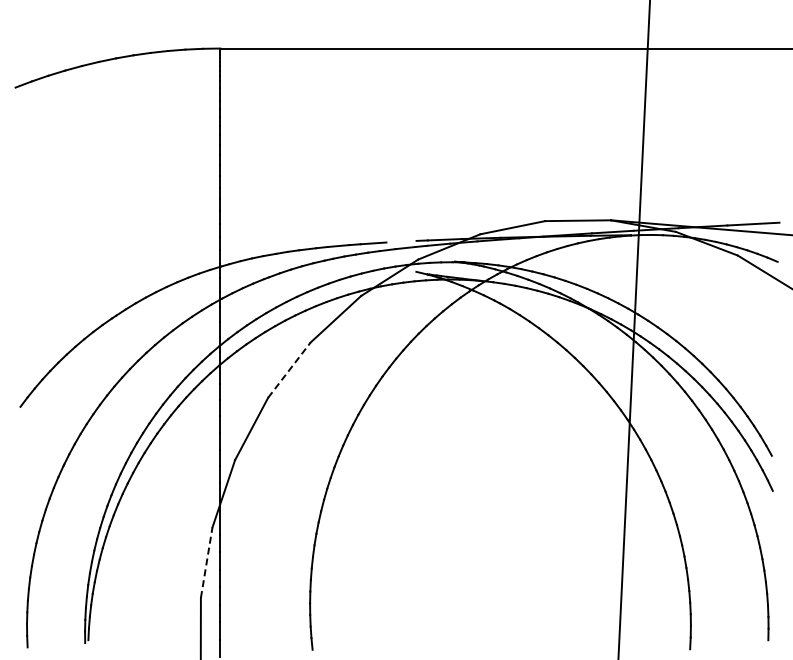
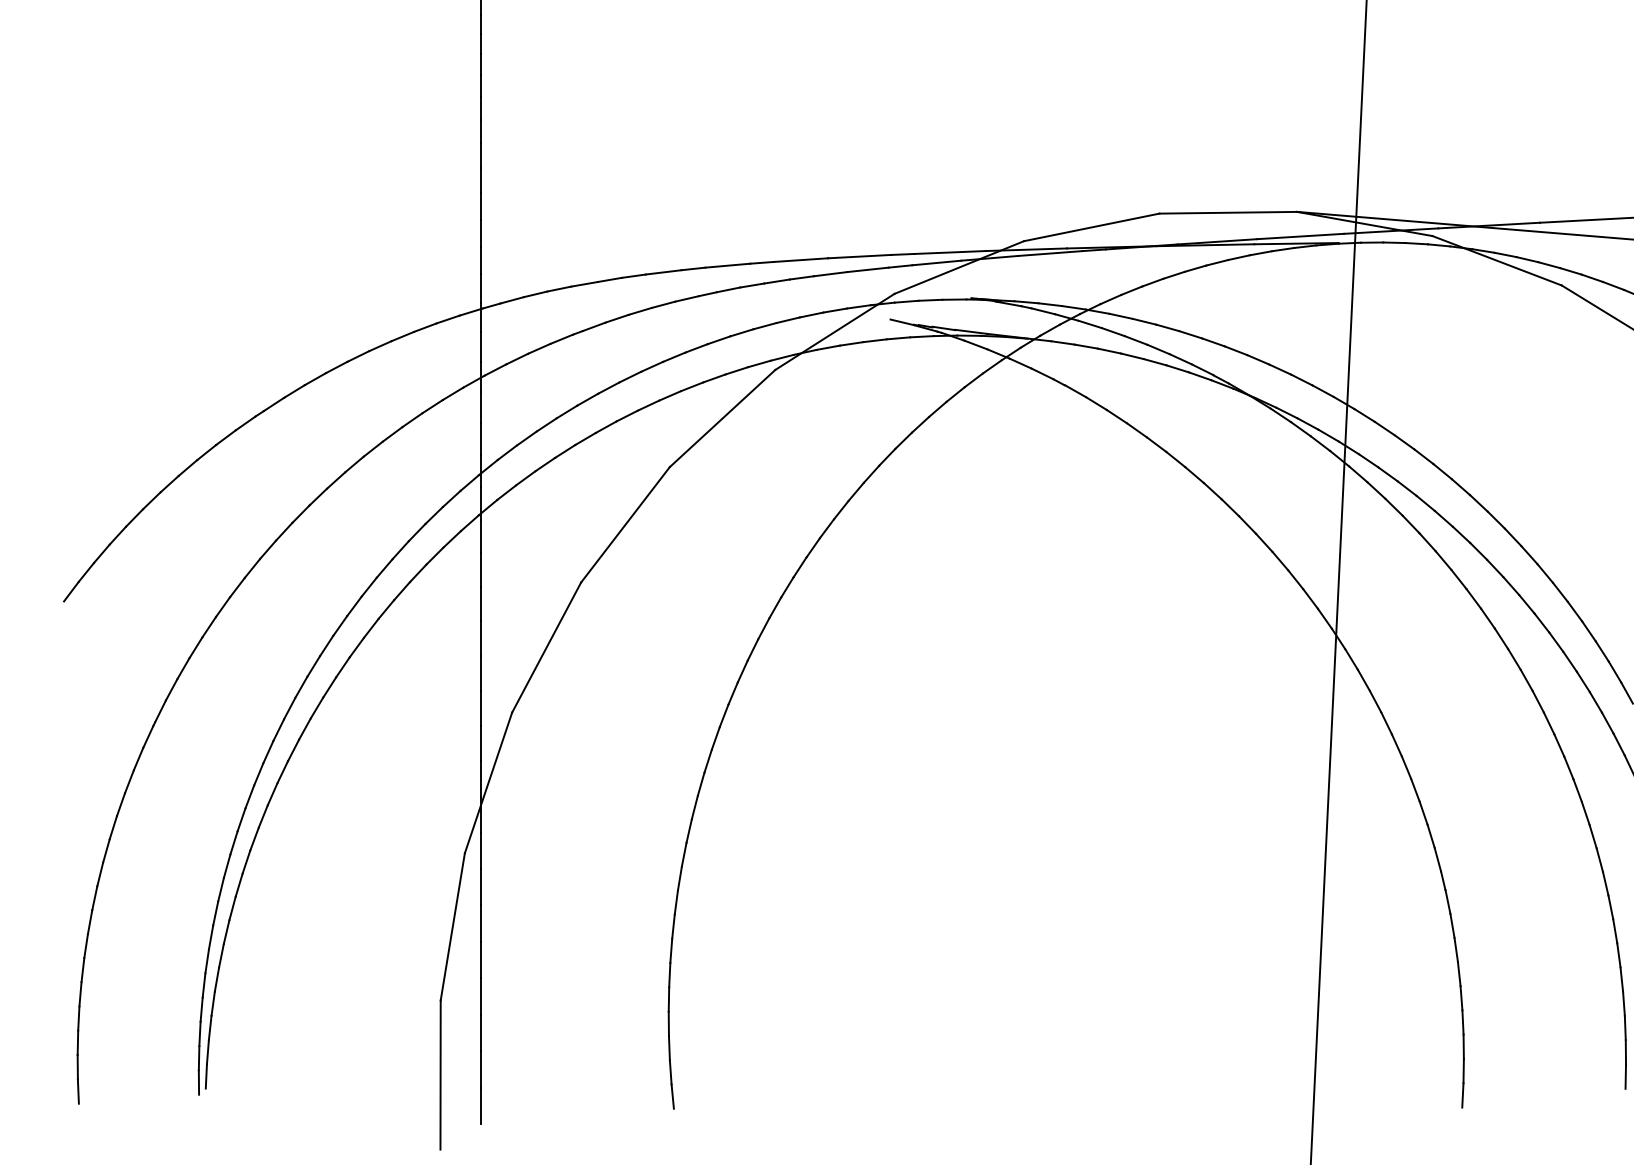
line: (401, 241) -> (859, 256), added
line: (289, 370) -> (625, 525), dashed -> solid
line: (206, 562) -> (452, 926), dashed -> solid

